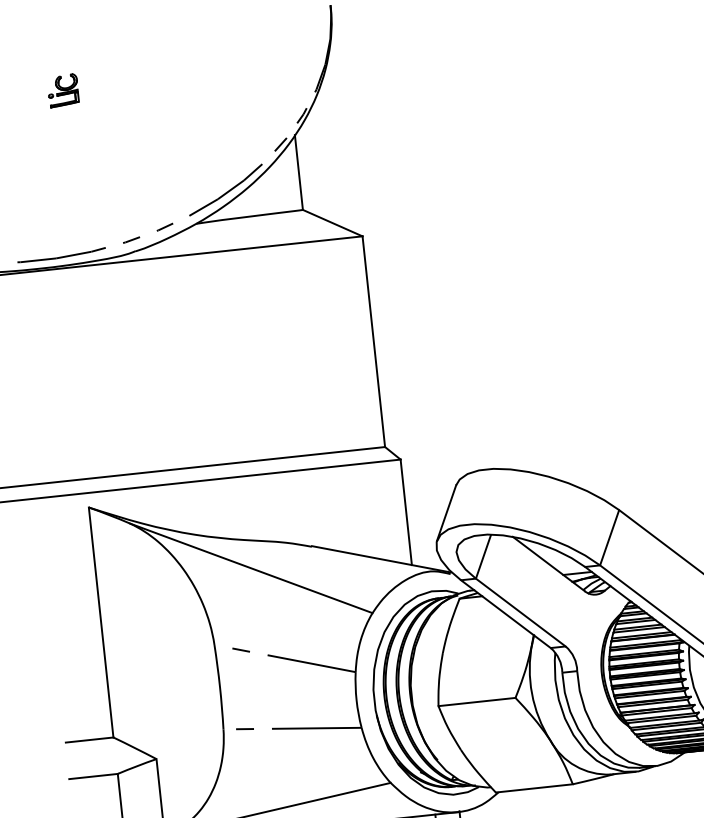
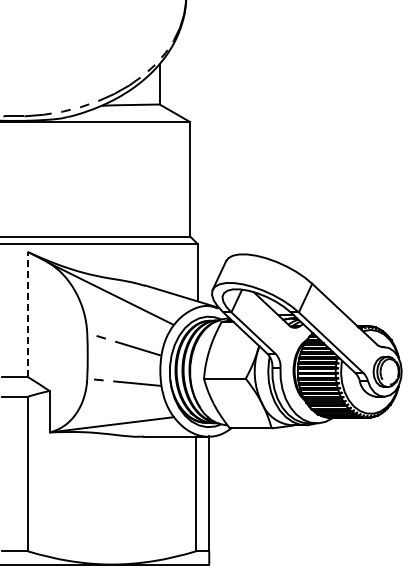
part: (62, 90) -> (37, 26), removed
line: (100, 620) -> (27, 313), solid -> dashed

